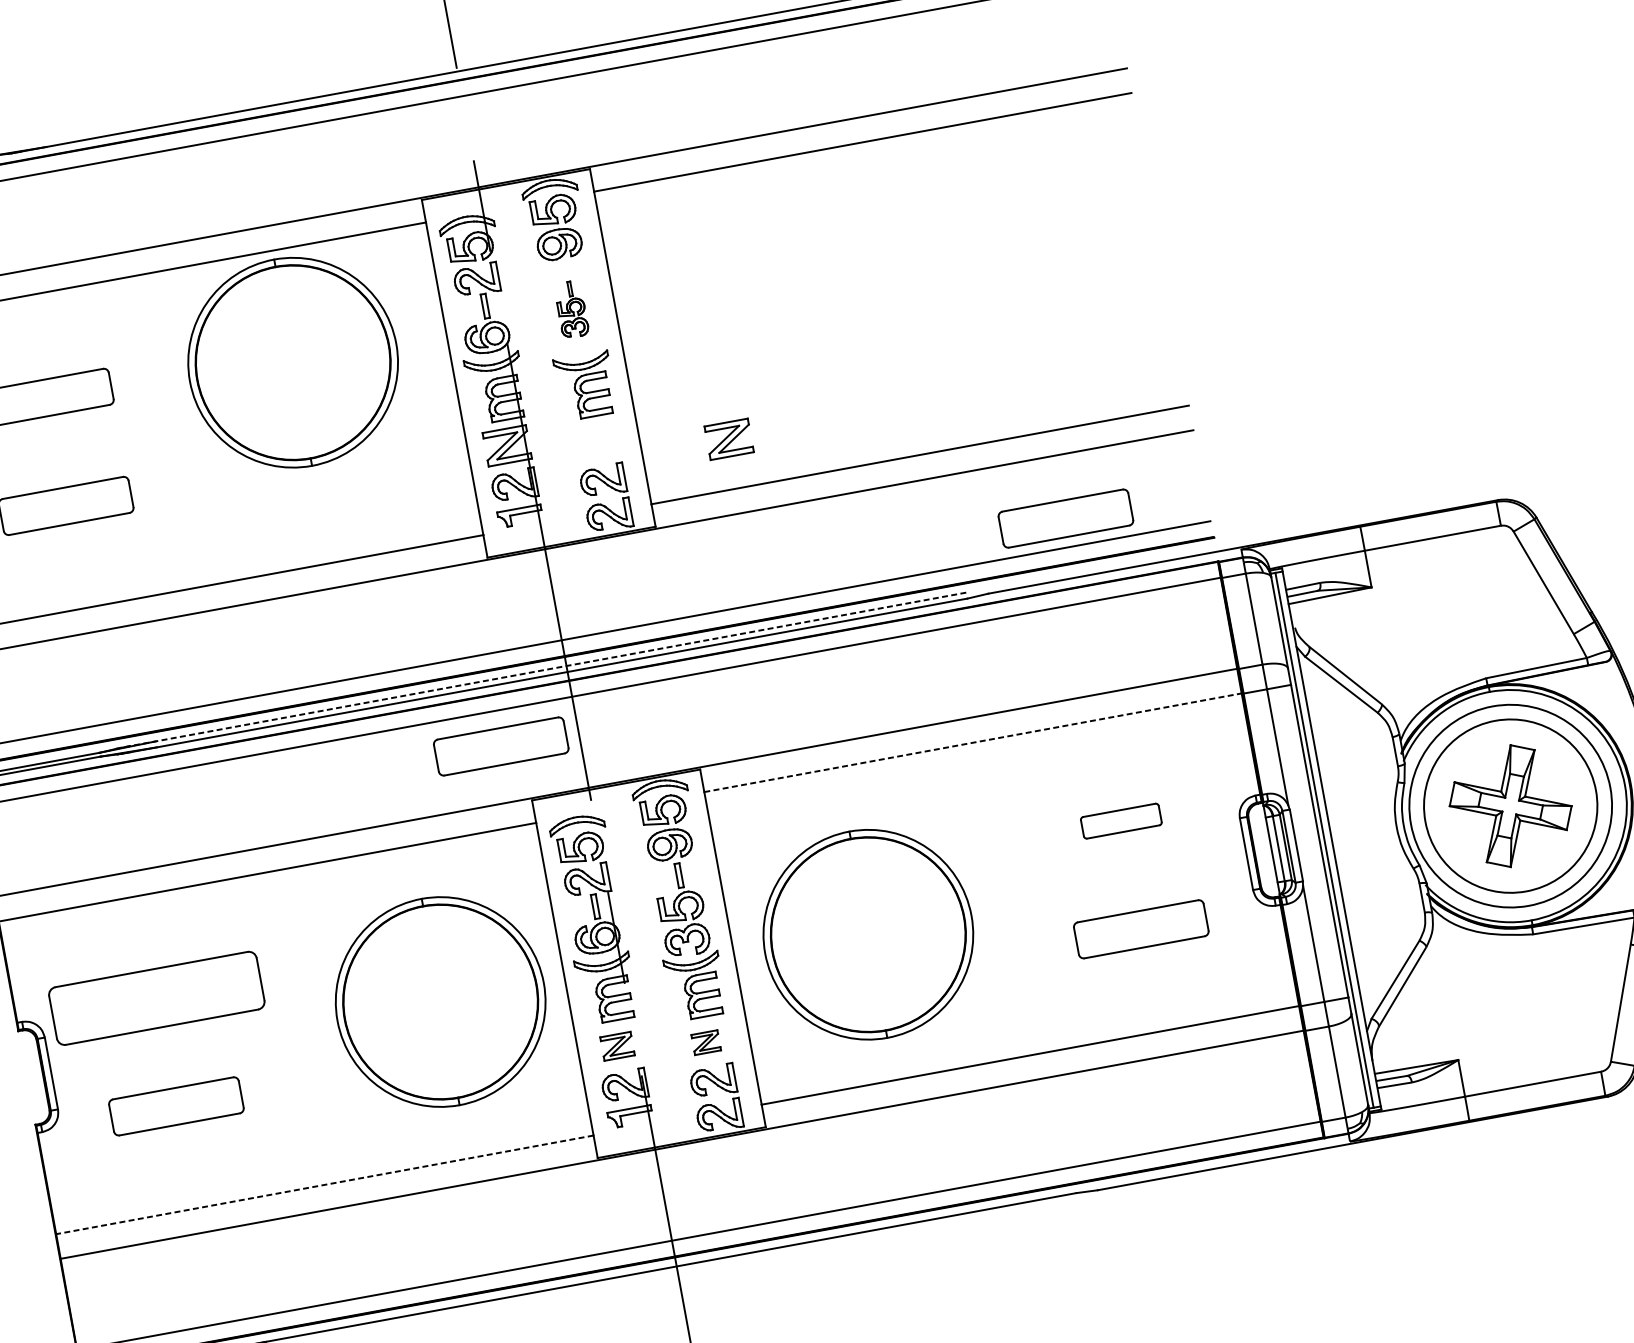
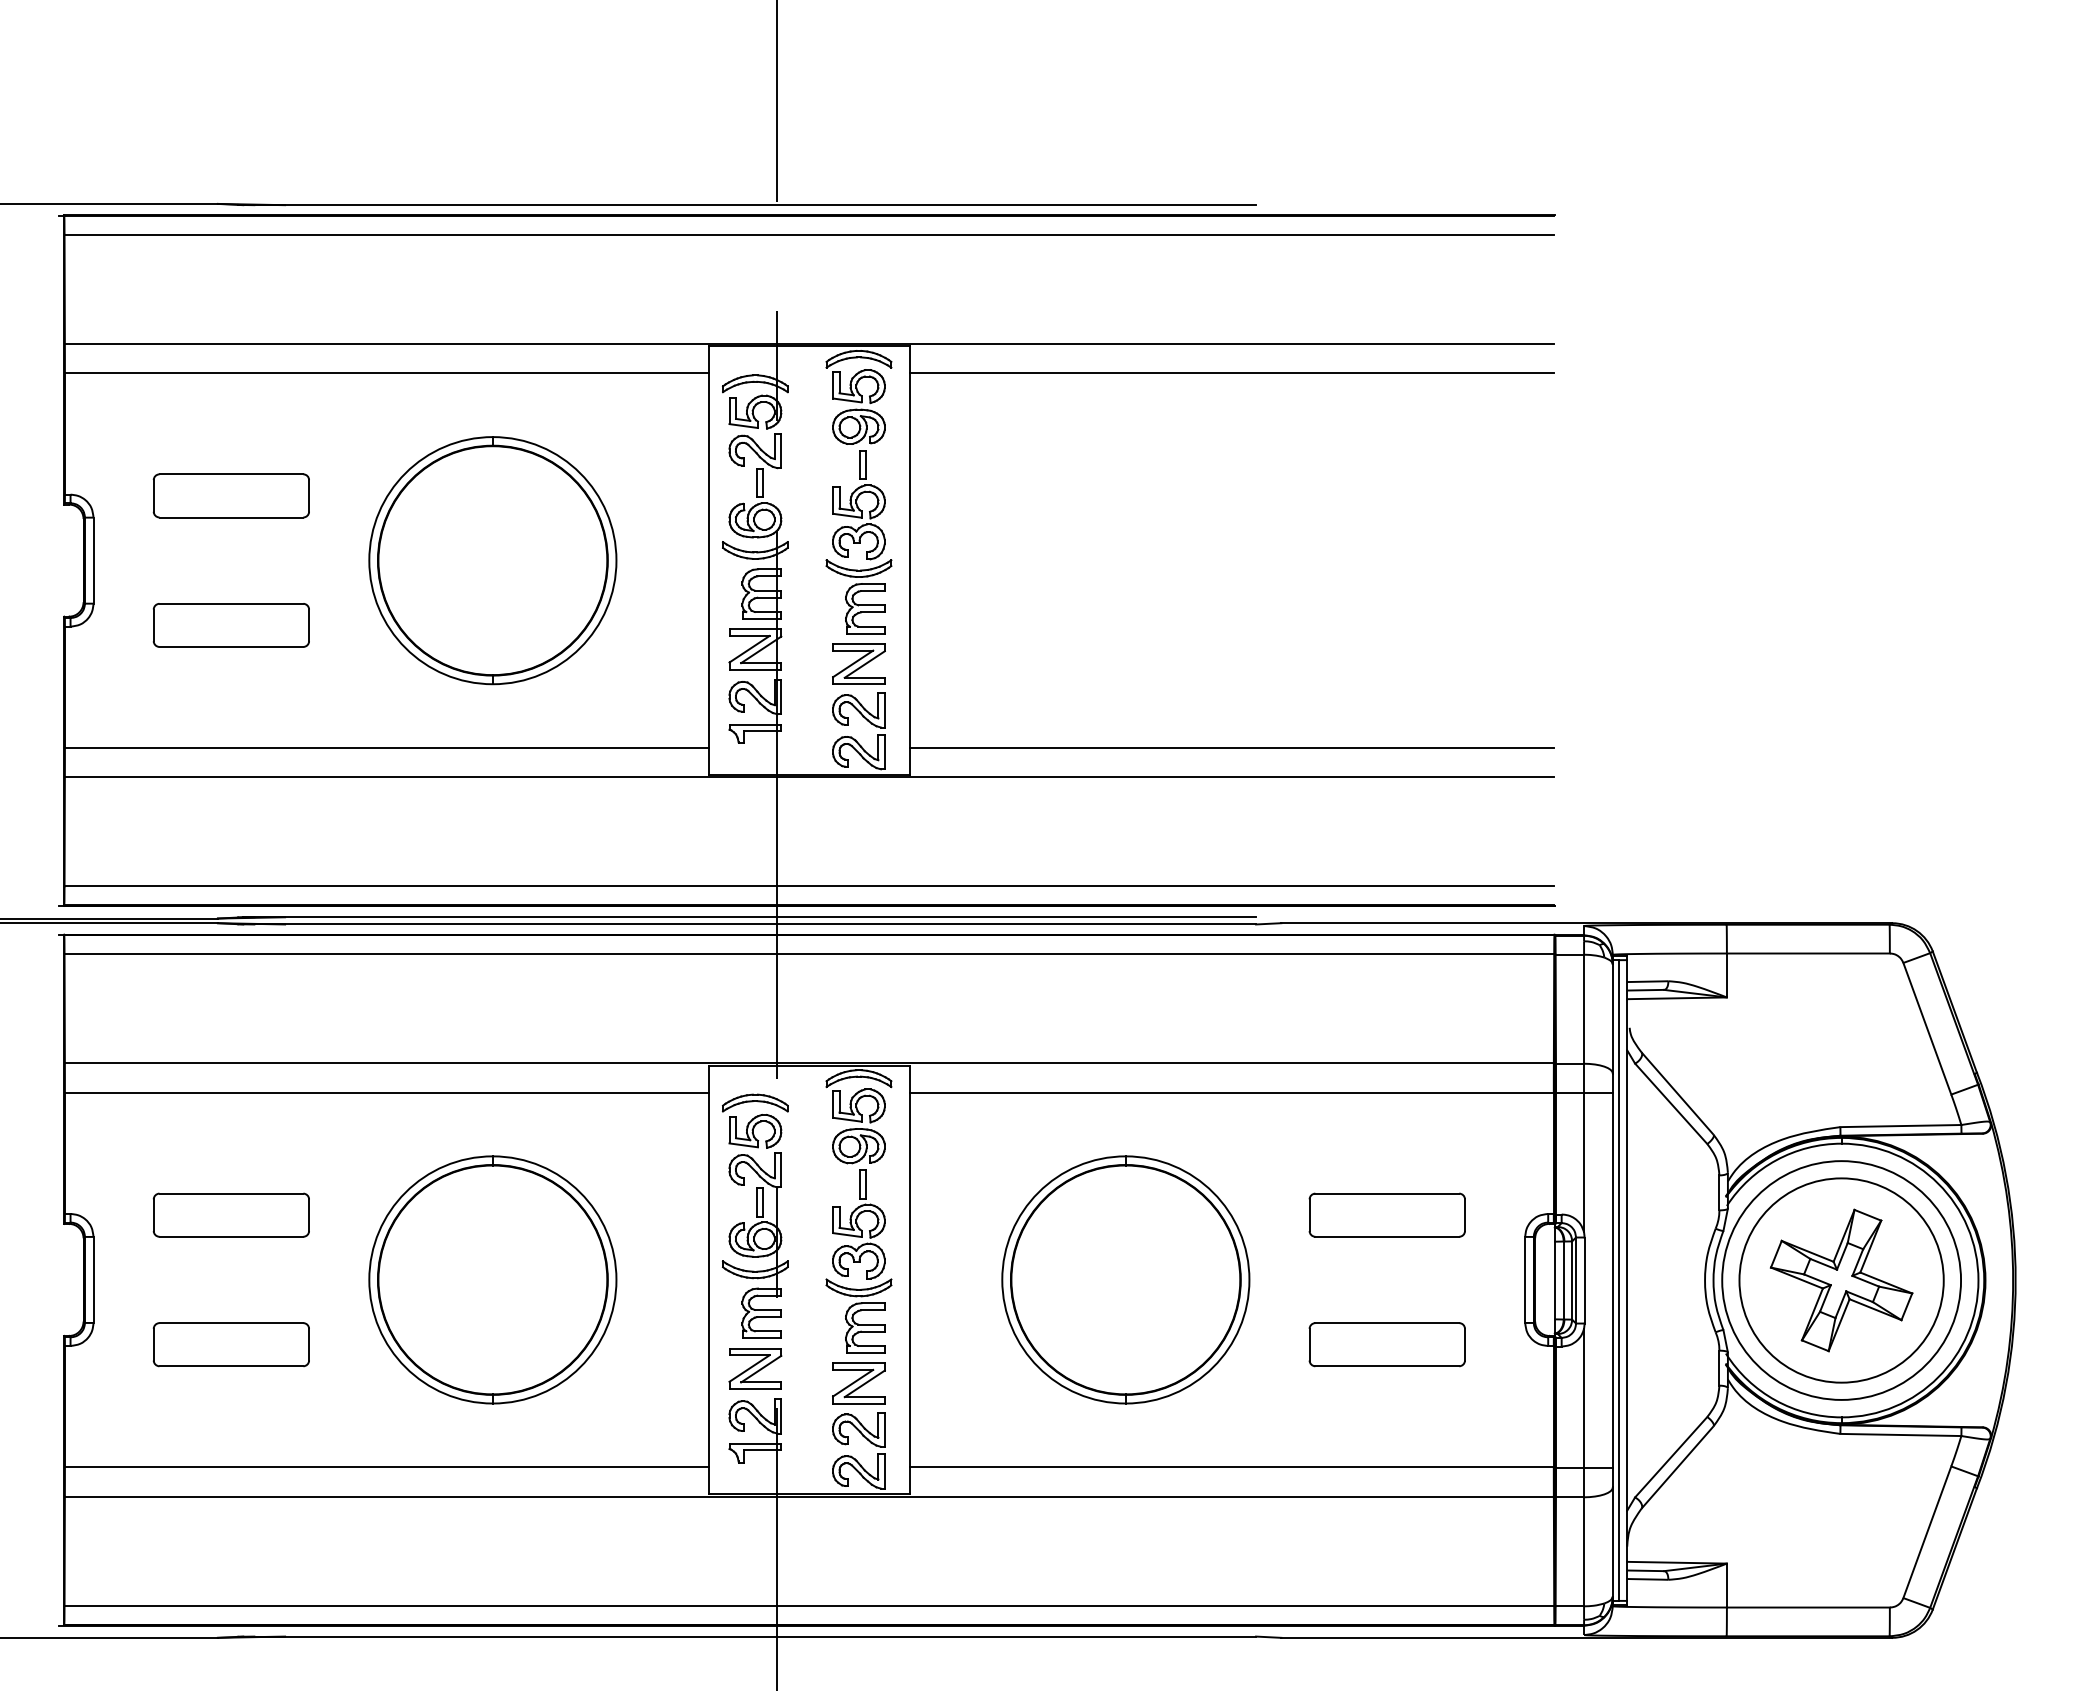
part: (571, 309) -> (858, 505), size x1.67
part: (292, 362) -> (492, 560), moved
part: (728, 438) -> (858, 663), moved
part: (1065, 518) -> (1386, 852), removed
line: (543, 670) -> (749, 917), dashed -> solid
line: (972, 742) -> (1231, 1092), dashed -> solid
part: (500, 746) -> (683, 996), removed
part: (1120, 820) -> (1386, 1214), size x1.67
part: (868, 934) -> (1125, 1279), moved
part: (155, 997) -> (230, 1214), size x0.62
part: (440, 1001) -> (492, 1279), moved
part: (705, 1042) -> (858, 1383), size x1.67
part: (617, 1045) -> (755, 1368), size x1.43
line: (324, 1185) -> (386, 1467), dashed -> solid

